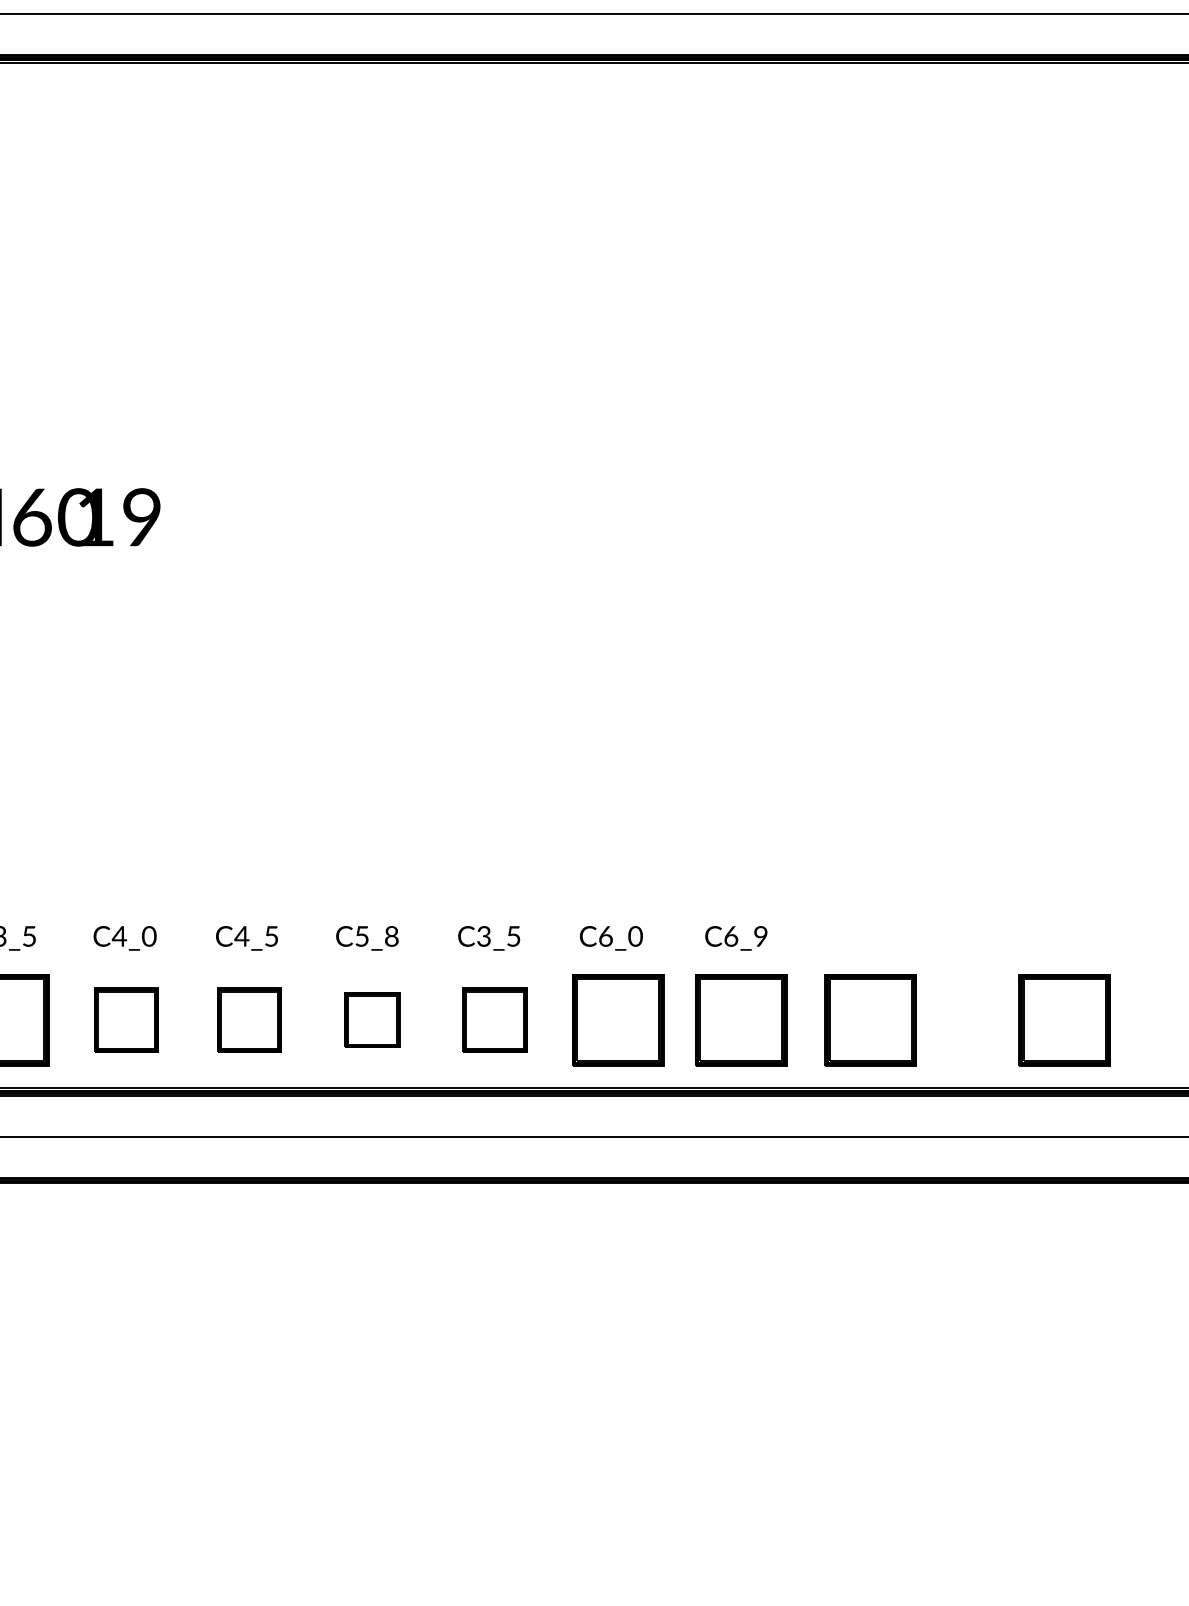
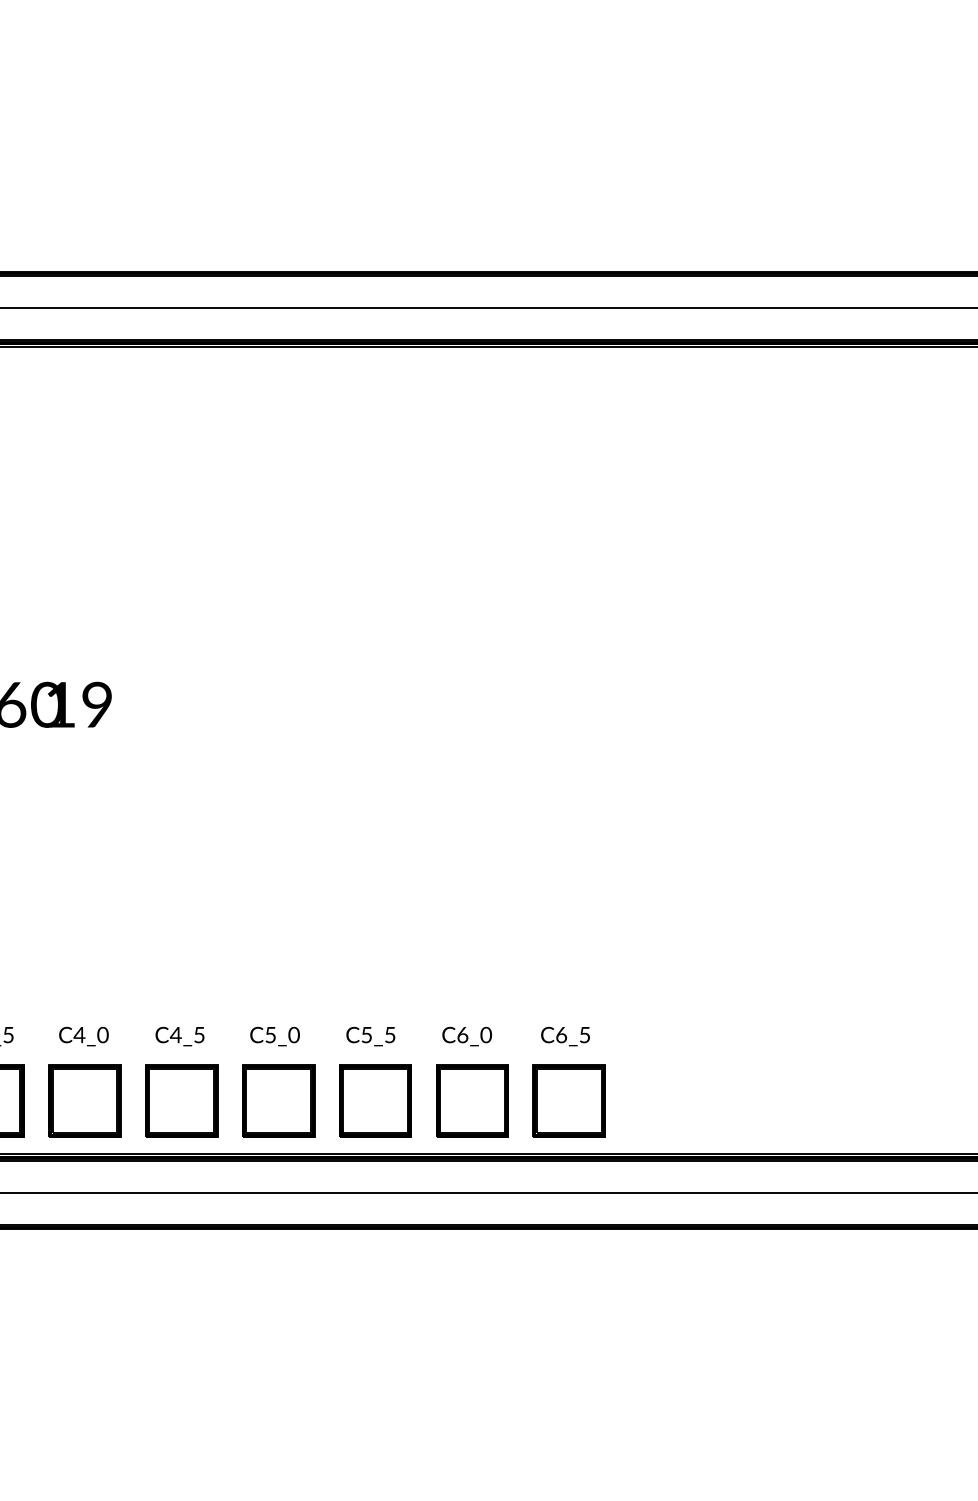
text: (483, 935) -> (366, 1034), C3_5 -> C5_5
text: (760, 935) -> (584, 1034), C6_9 -> C6_5
text: (391, 936) -> (293, 1035), C5_8 -> C5_0
part: (125, 1019) -> (84, 1100), size x1.43
part: (248, 1019) -> (181, 1100), size x1.43
part: (372, 1019) -> (278, 1100), size x1.67
part: (495, 1019) -> (375, 1100), size x1.43
part: (870, 1019) -> (671, 1100), removed
part: (1063, 1019) -> (823, 1100), removed

